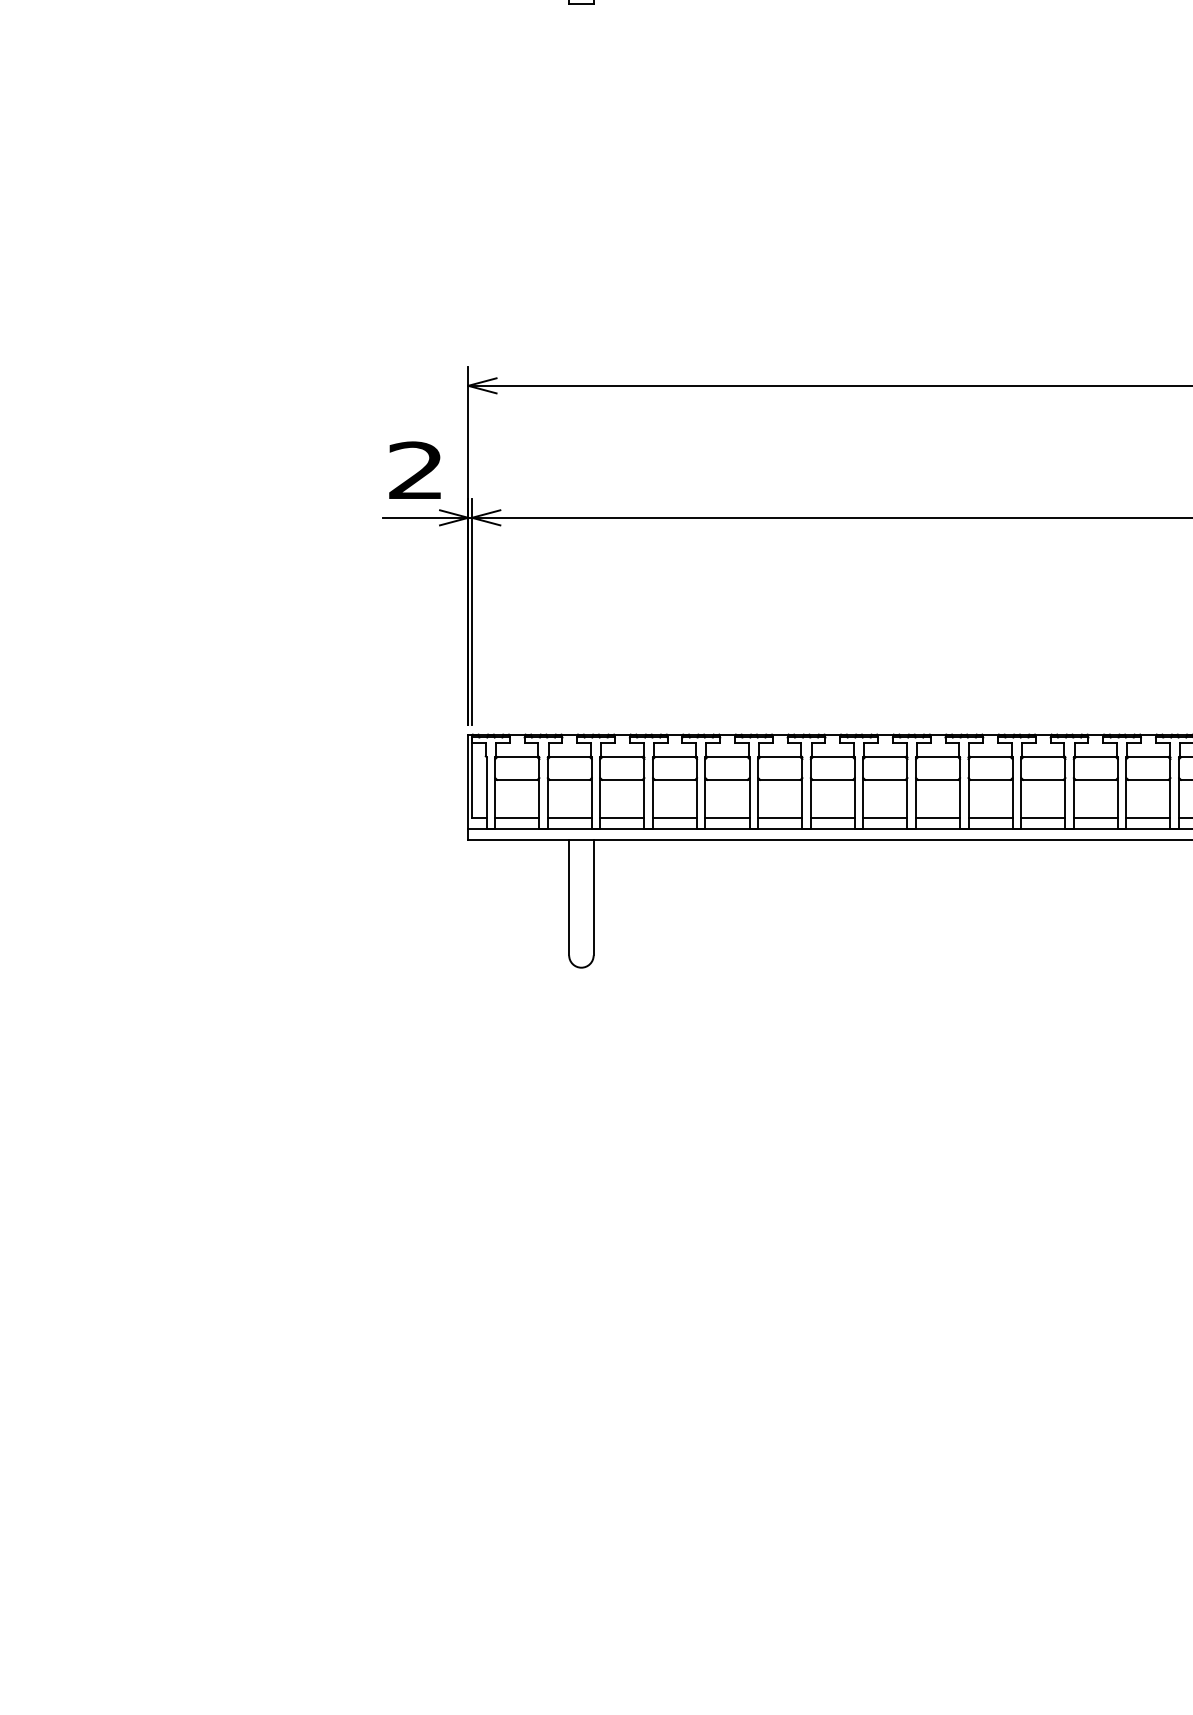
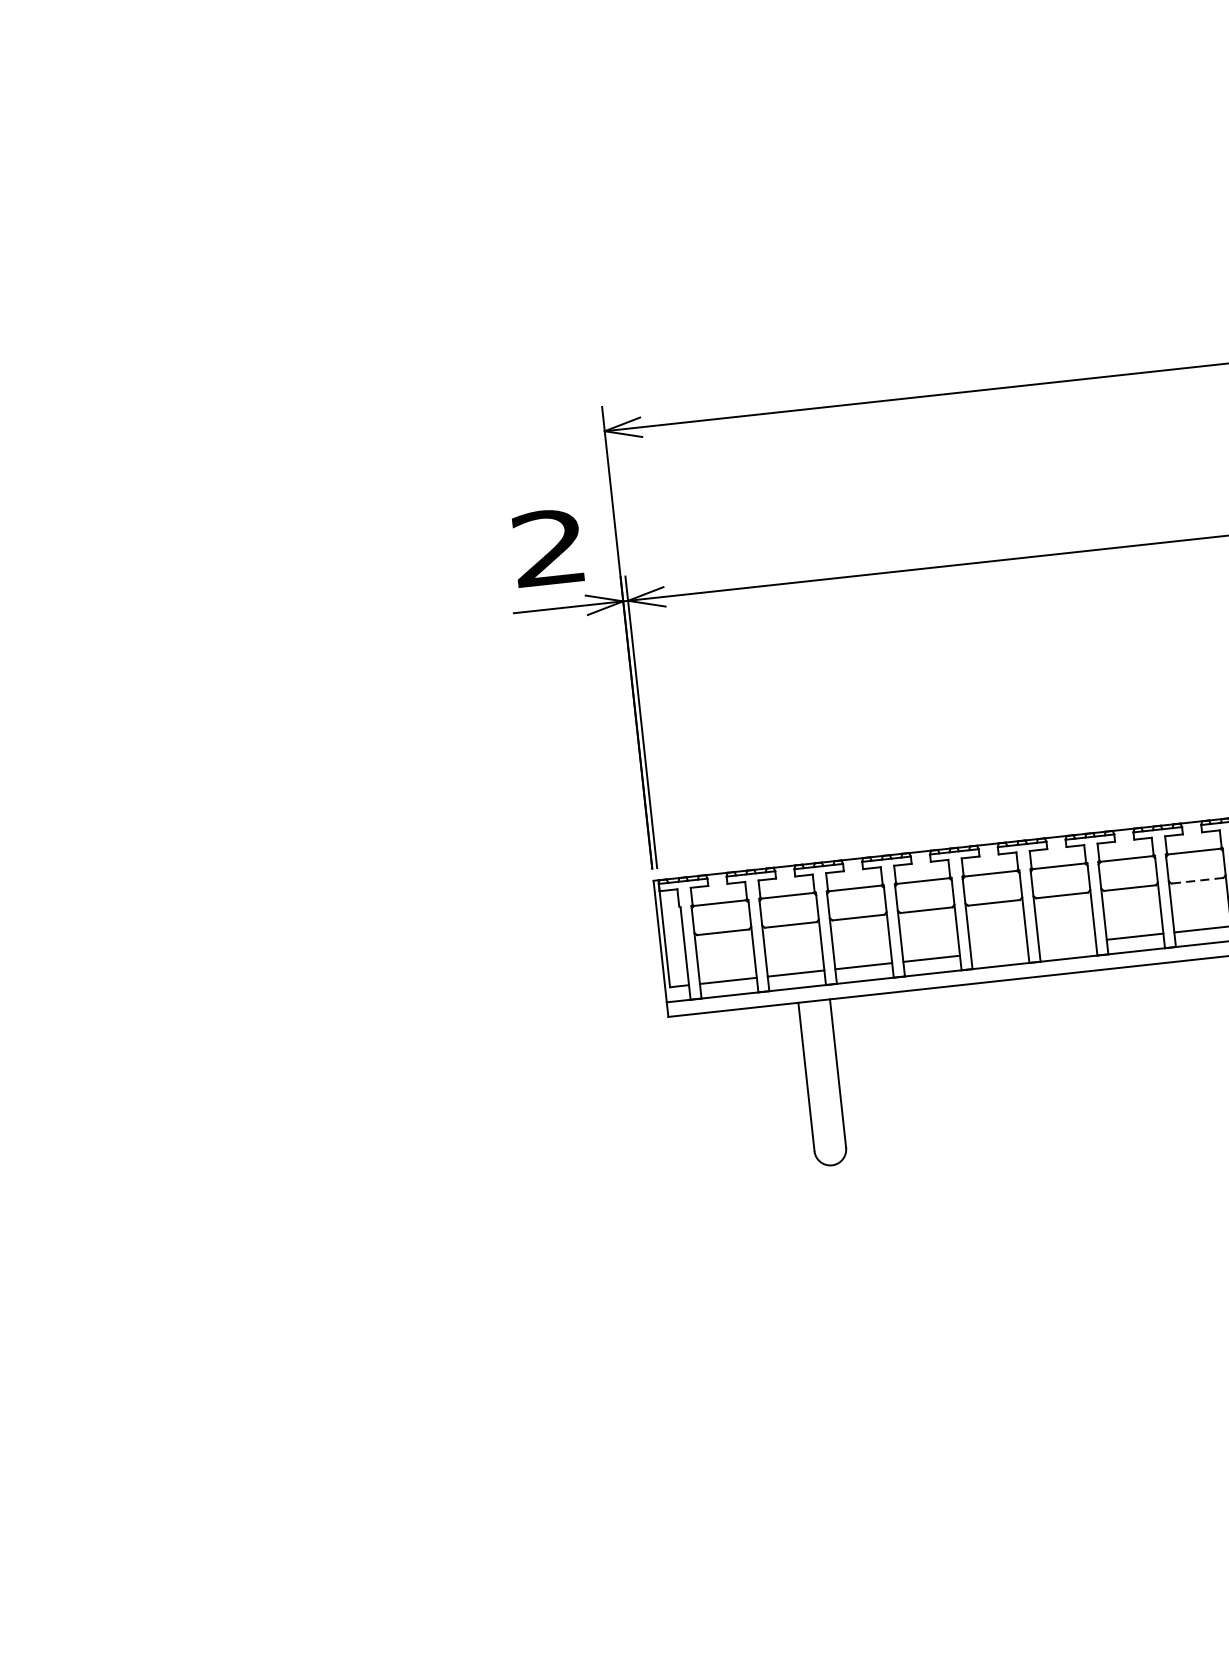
line: (884, 779) -> (1196, 880), solid -> dashed
line: (727, 817) -> (999, 951), removed
line: (780, 817) -> (1067, 943), removed

